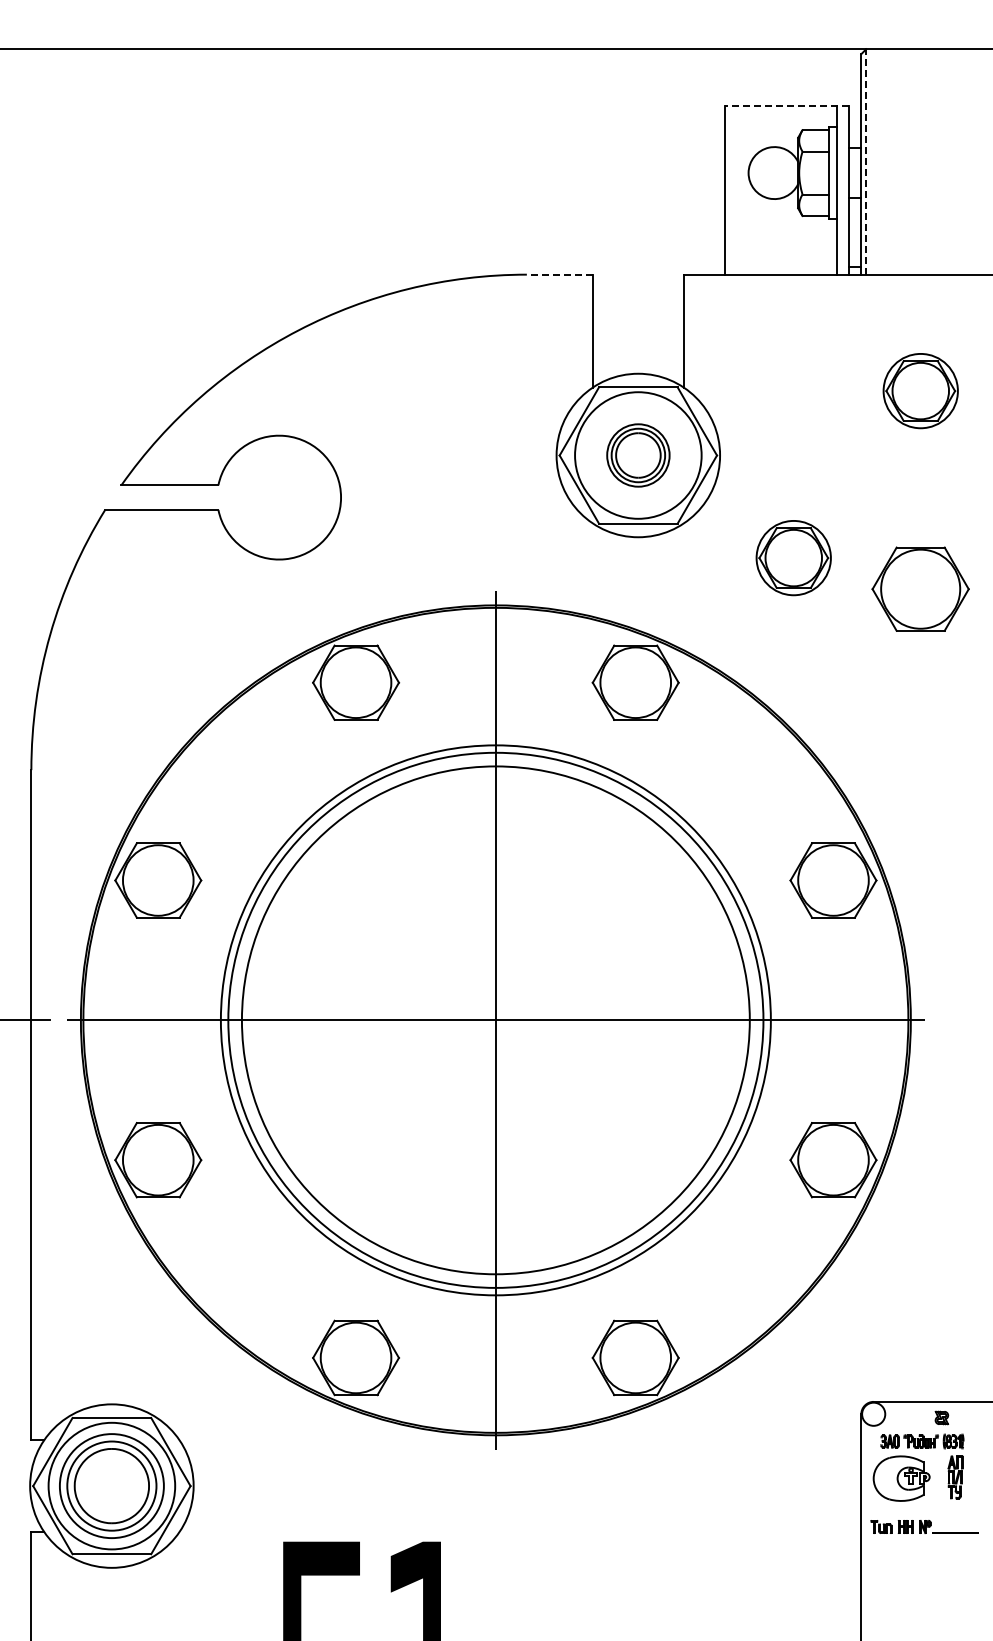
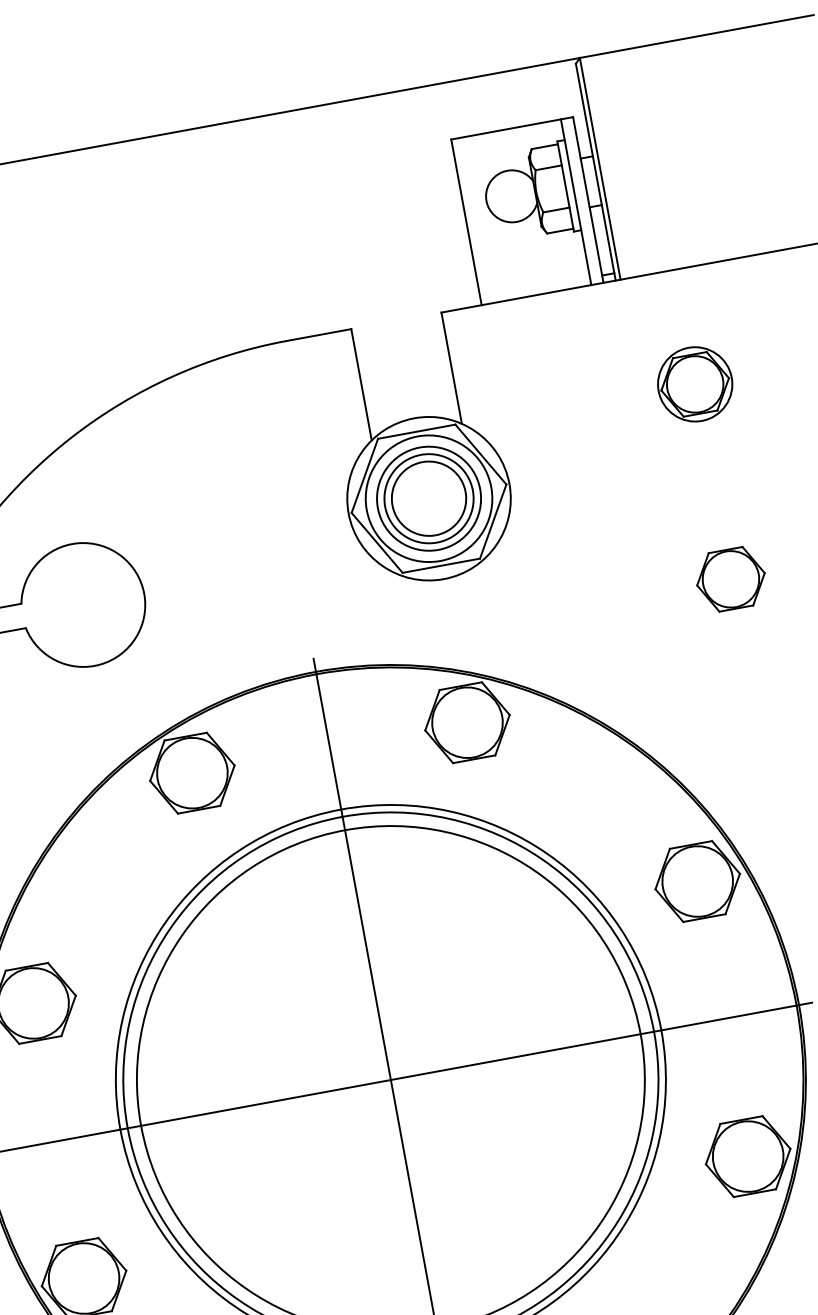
line: (786, 106) -> (511, 128), dashed -> solid
line: (866, 161) -> (600, 168), dashed -> solid
line: (559, 274) -> (318, 334), dashed -> solid
part: (638, 455) -> (429, 498), size x1.67
part: (793, 558) -> (600, 572), removed
part: (920, 589) -> (730, 579), size x0.71

